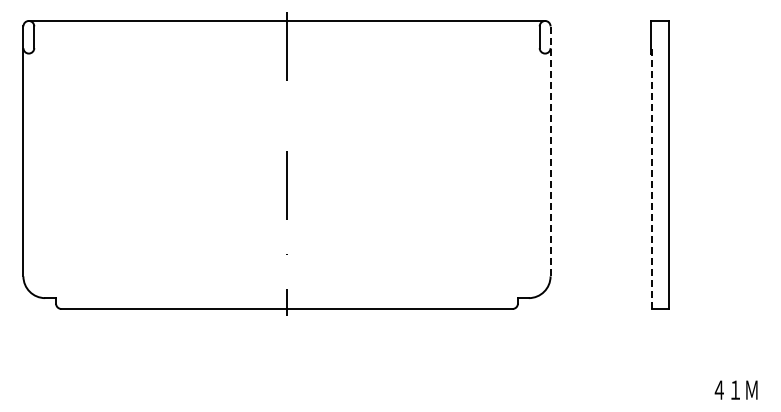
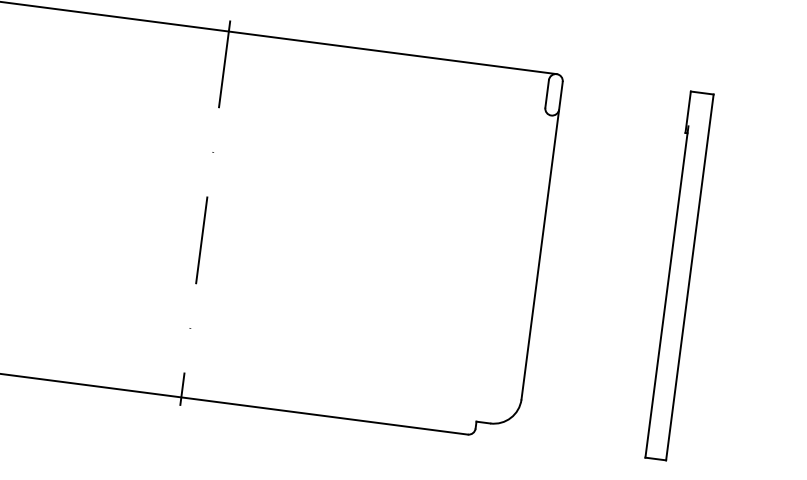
line: (550, 151) -> (542, 240), dashed -> solid
line: (652, 178) -> (667, 291), dashed -> solid

